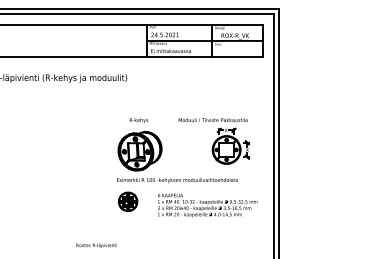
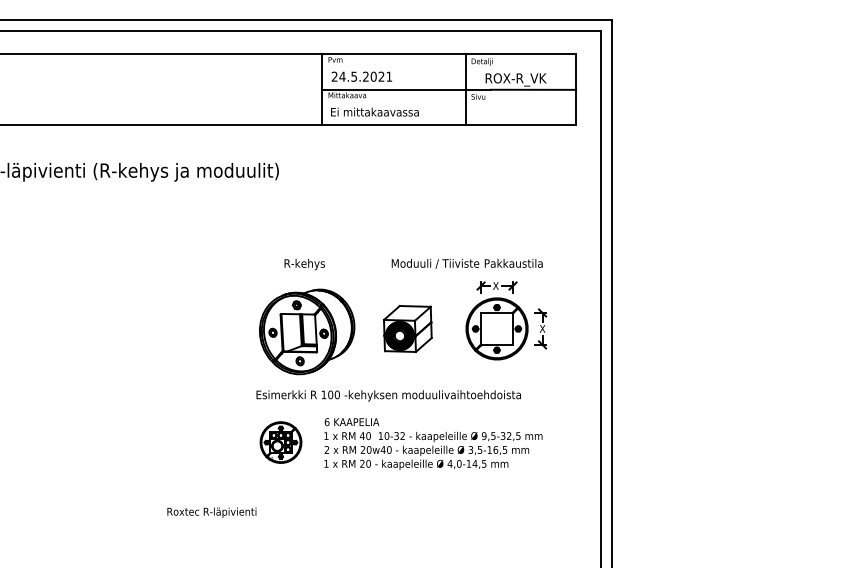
part: (185, 149) -> (406, 327), added
text: (207, 205) -> (433, 444), moved
text: (96, 245) -> (211, 512), moved

